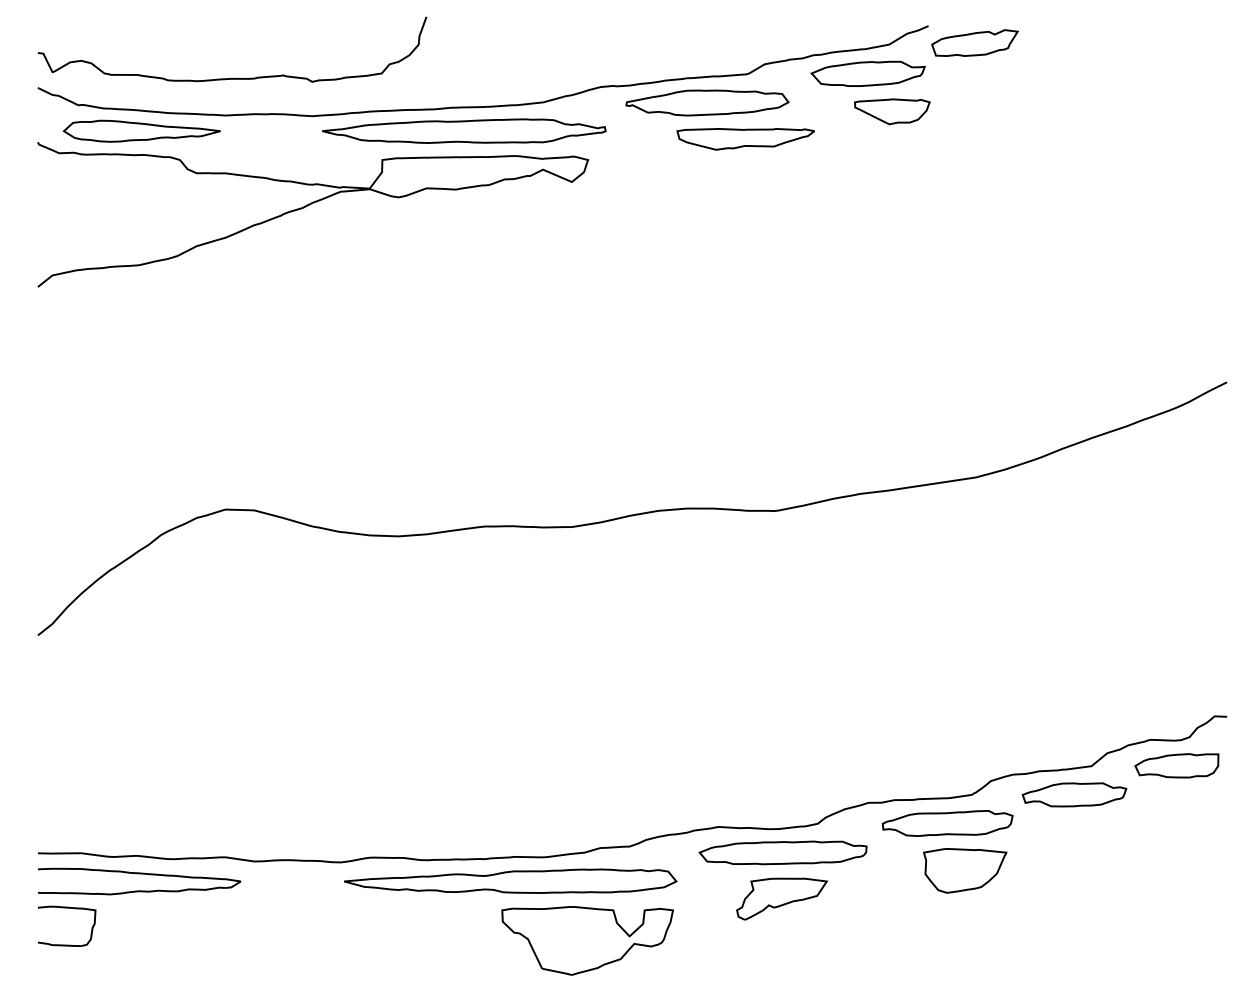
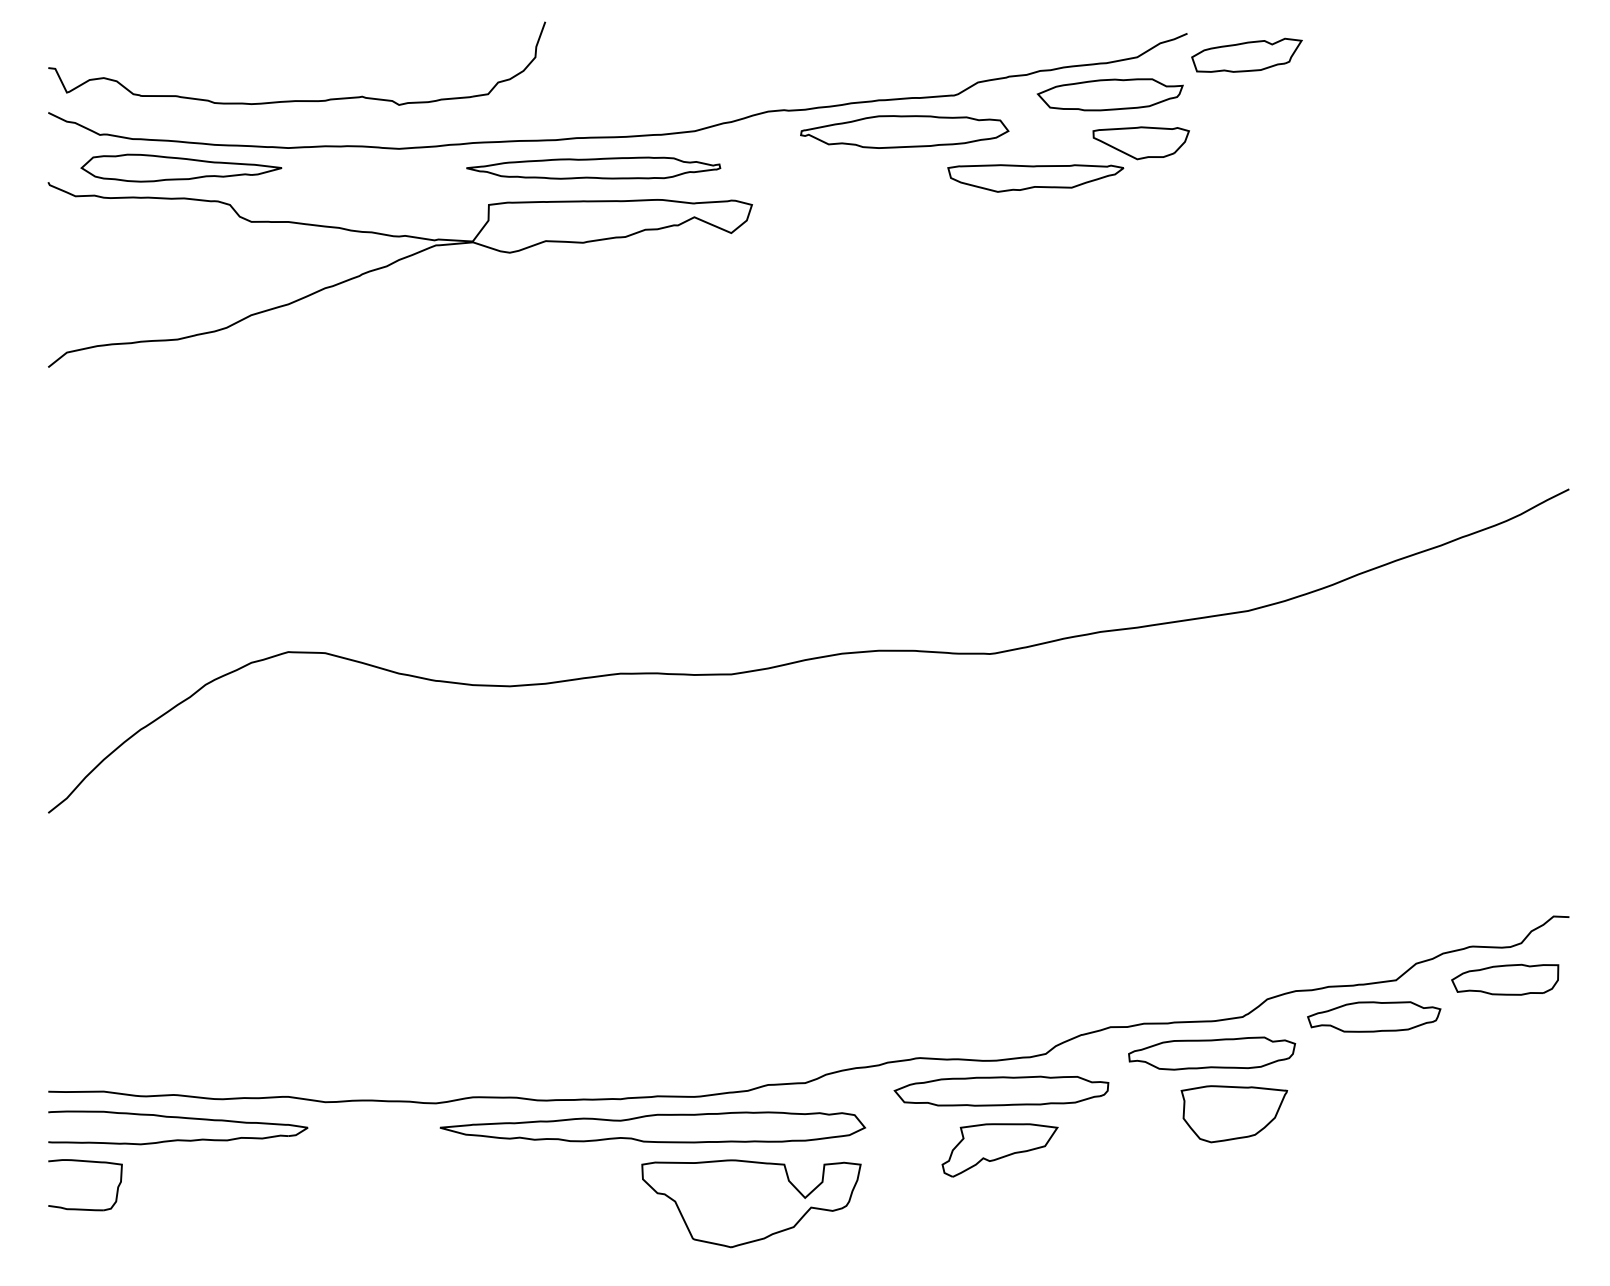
part: (464, 131) -> (593, 168), size x0.7
part: (745, 139) -> (1035, 178), moved

